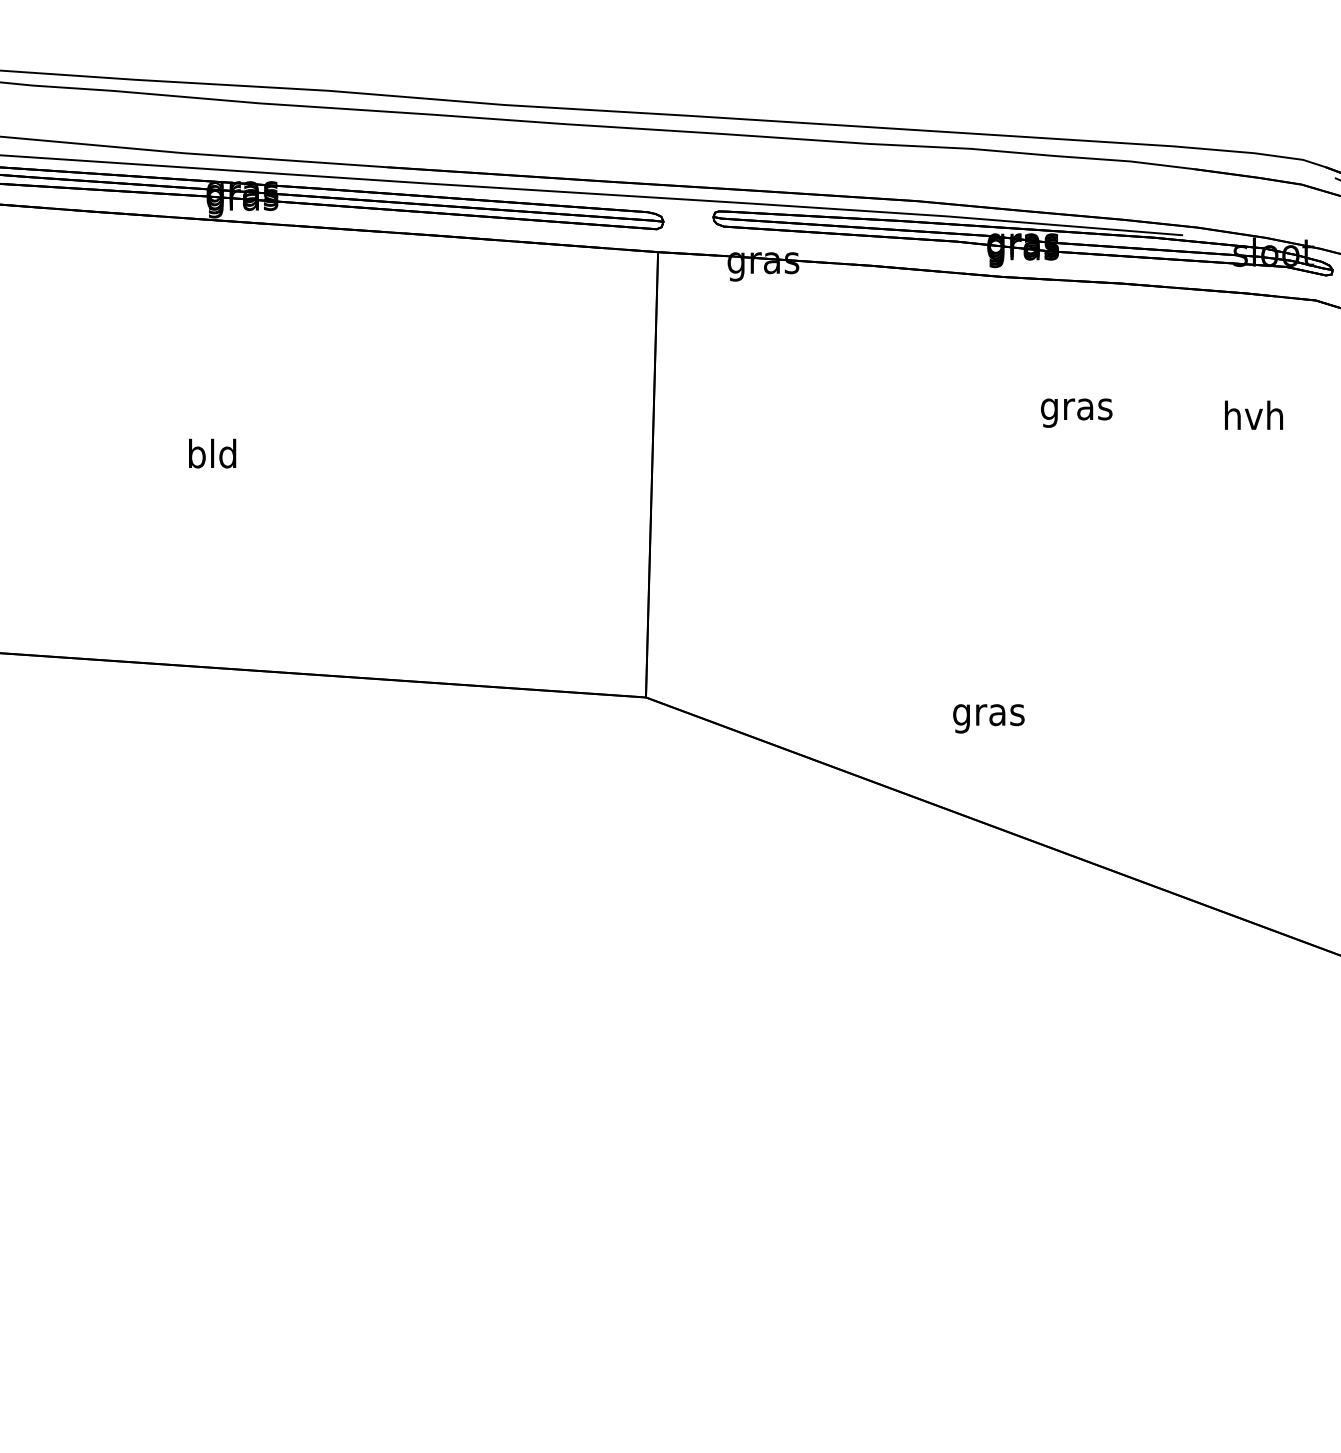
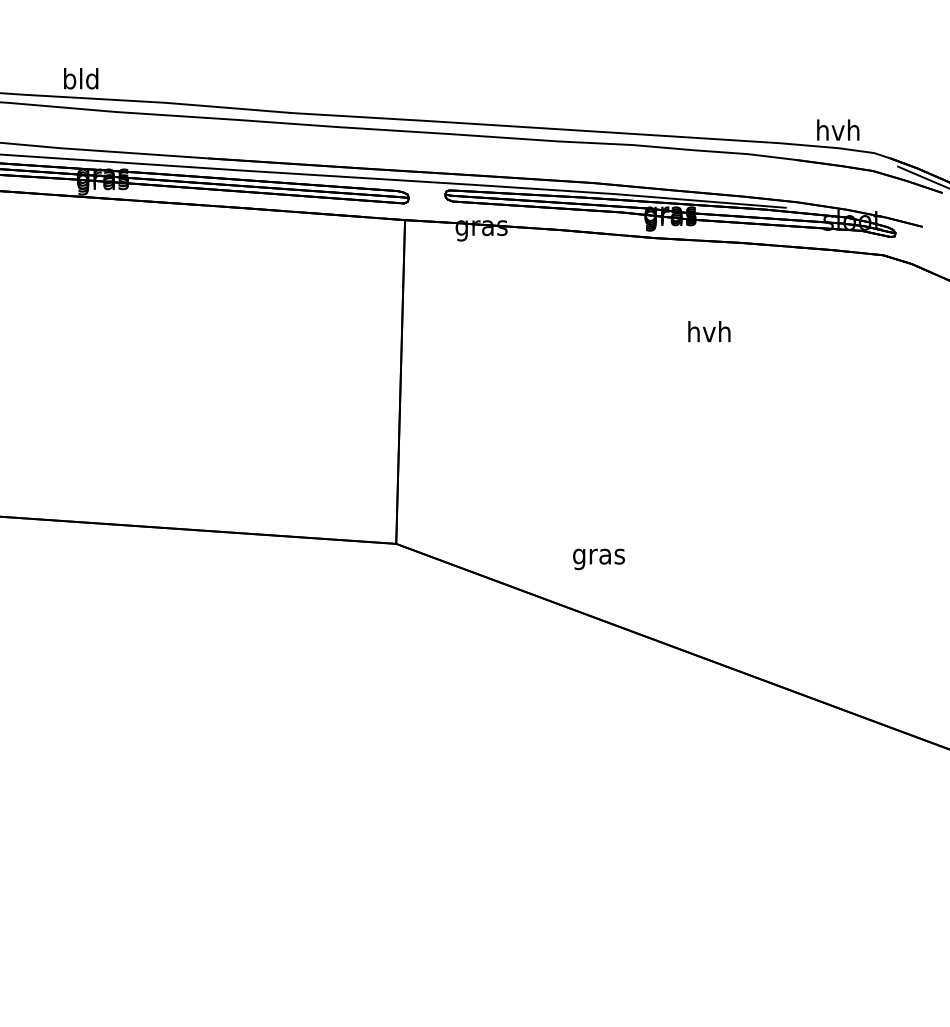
text: (1076, 408) -> (709, 333), gras -> hvh
text: (1253, 414) -> (837, 129), moved
text: (212, 453) -> (81, 78), moved
text: (988, 718) -> (598, 559), moved

